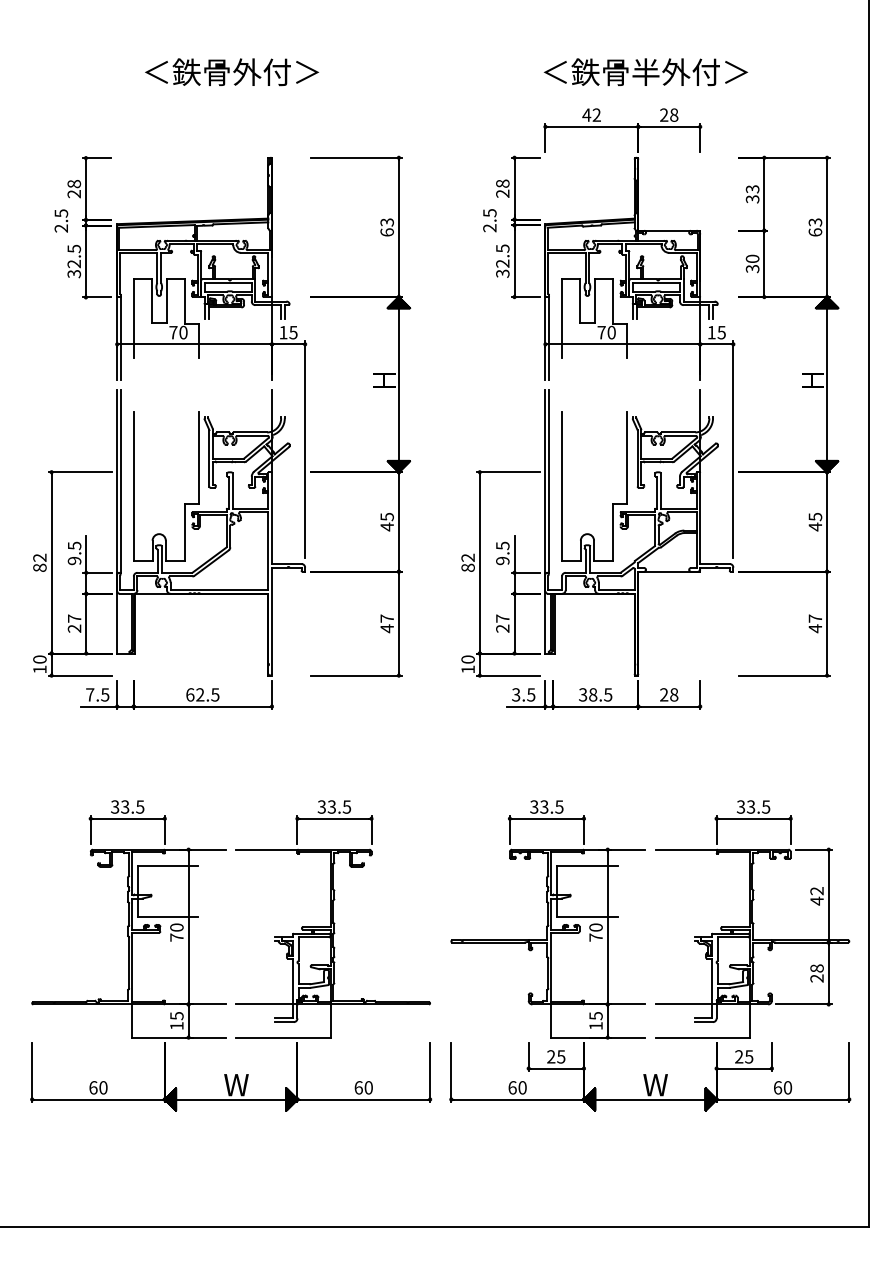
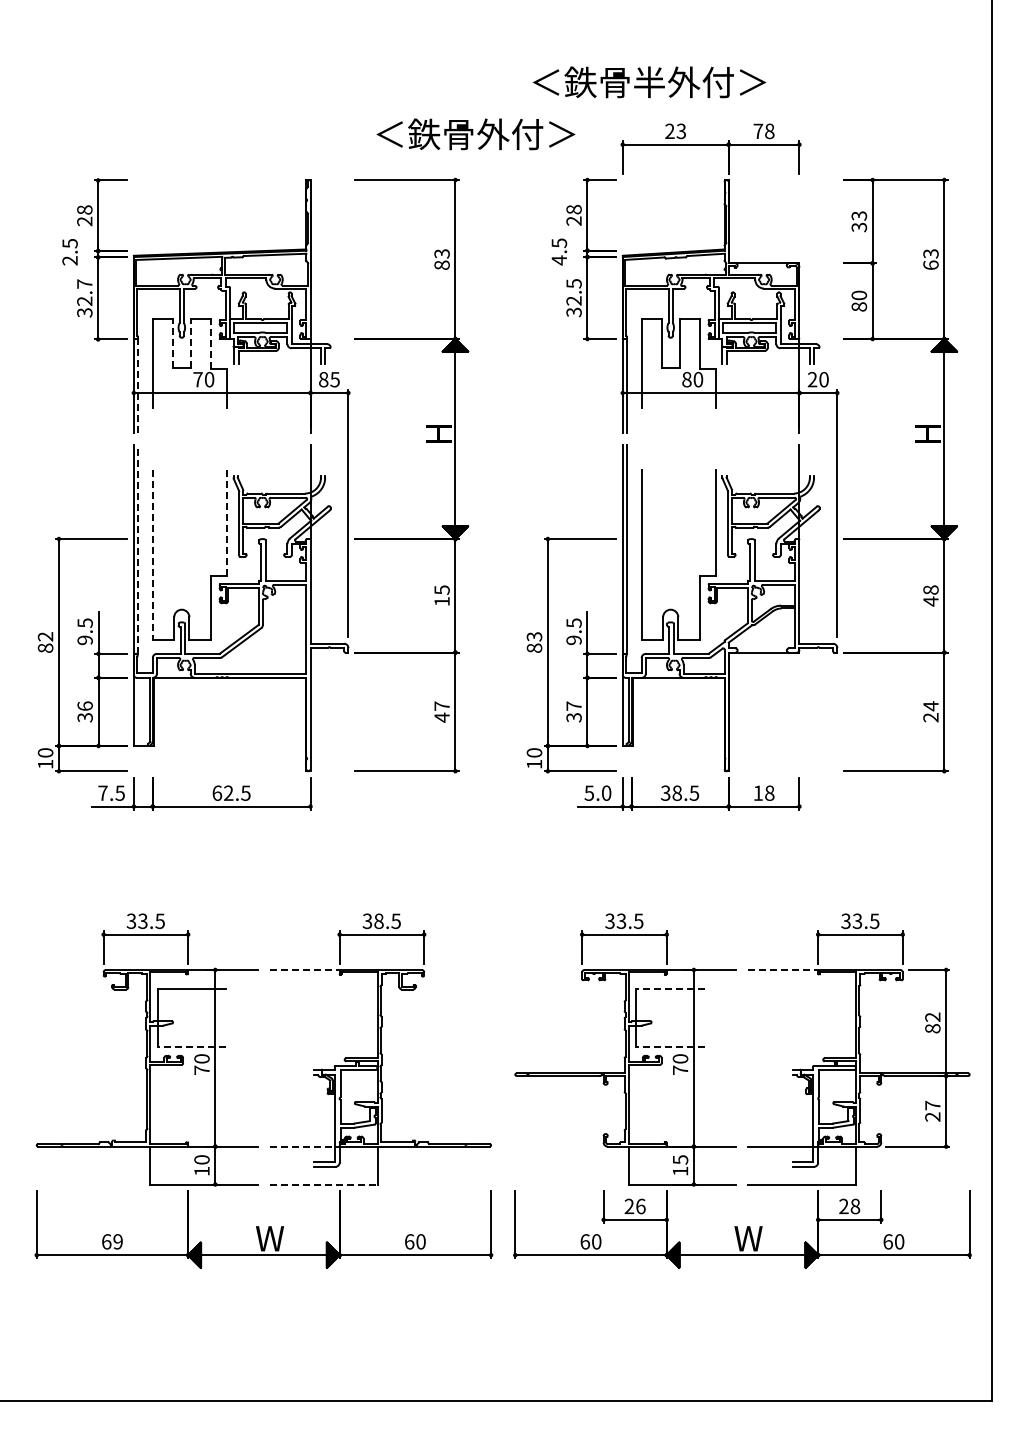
text: (231, 72) -> (475, 134), moved
text: (645, 72) -> (649, 82), moved
text: (664, 114) -> (758, 130), 28 -> 78
text: (591, 115) -> (675, 131), 42 -> 23
text: (489, 228) -> (558, 260), 2.5 -> 4.5
text: (386, 231) -> (441, 264), 63 -> 83
text: (73, 248) -> (84, 283), 32.5 -> 32.7
text: (751, 268) -> (858, 306), 30 -> 80
line: (151, 300) -> (173, 343), solid -> dashed
line: (166, 300) -> (190, 343), solid -> dashed
line: (184, 300) -> (210, 343), solid -> dashed
text: (283, 332) -> (323, 379), 15 -> 85
text: (601, 332) -> (686, 379), 70 -> 80
text: (716, 332) -> (817, 379), 15 -> 20
line: (121, 337) -> (138, 385), solid -> dashed
line: (199, 457) -> (227, 522), solid -> dashed
line: (121, 481) -> (138, 549), solid -> dashed
line: (133, 486) -> (152, 555), solid -> dashed
text: (815, 516) -> (930, 589), 45 -> 48
text: (386, 526) -> (441, 601), 45 -> 15
text: (468, 557) -> (534, 636), 82 -> 83
text: (73, 623) -> (84, 711), 27 -> 36
text: (815, 623) -> (930, 711), 47 -> 24
text: (503, 628) -> (574, 717), 27 -> 37
text: (524, 694) -> (598, 792), 3.5 -> 5.0
text: (663, 694) -> (757, 792), 28 -> 18
text: (331, 806) -> (378, 920), 33.5 -> 38.5
line: (266, 849) -> (304, 969), solid -> dashed
line: (686, 849) -> (783, 969), solid -> dashed
line: (587, 865) -> (670, 988), solid -> dashed
text: (816, 900) -> (932, 1028), 42 -> 82
line: (167, 916) -> (191, 1046), solid -> dashed
line: (587, 916) -> (670, 1046), solid -> dashed
text: (816, 968) -> (932, 1105), 28 -> 27
line: (266, 1004) -> (304, 1146), solid -> dashed
text: (176, 1015) -> (201, 1159), 15 -> 10
line: (283, 1037) -> (323, 1184), solid -> dashed
text: (560, 1056) -> (640, 1206), 25 -> 26
text: (749, 1056) -> (855, 1206), 25 -> 28
text: (102, 1087) -> (117, 1241), 60 -> 69

